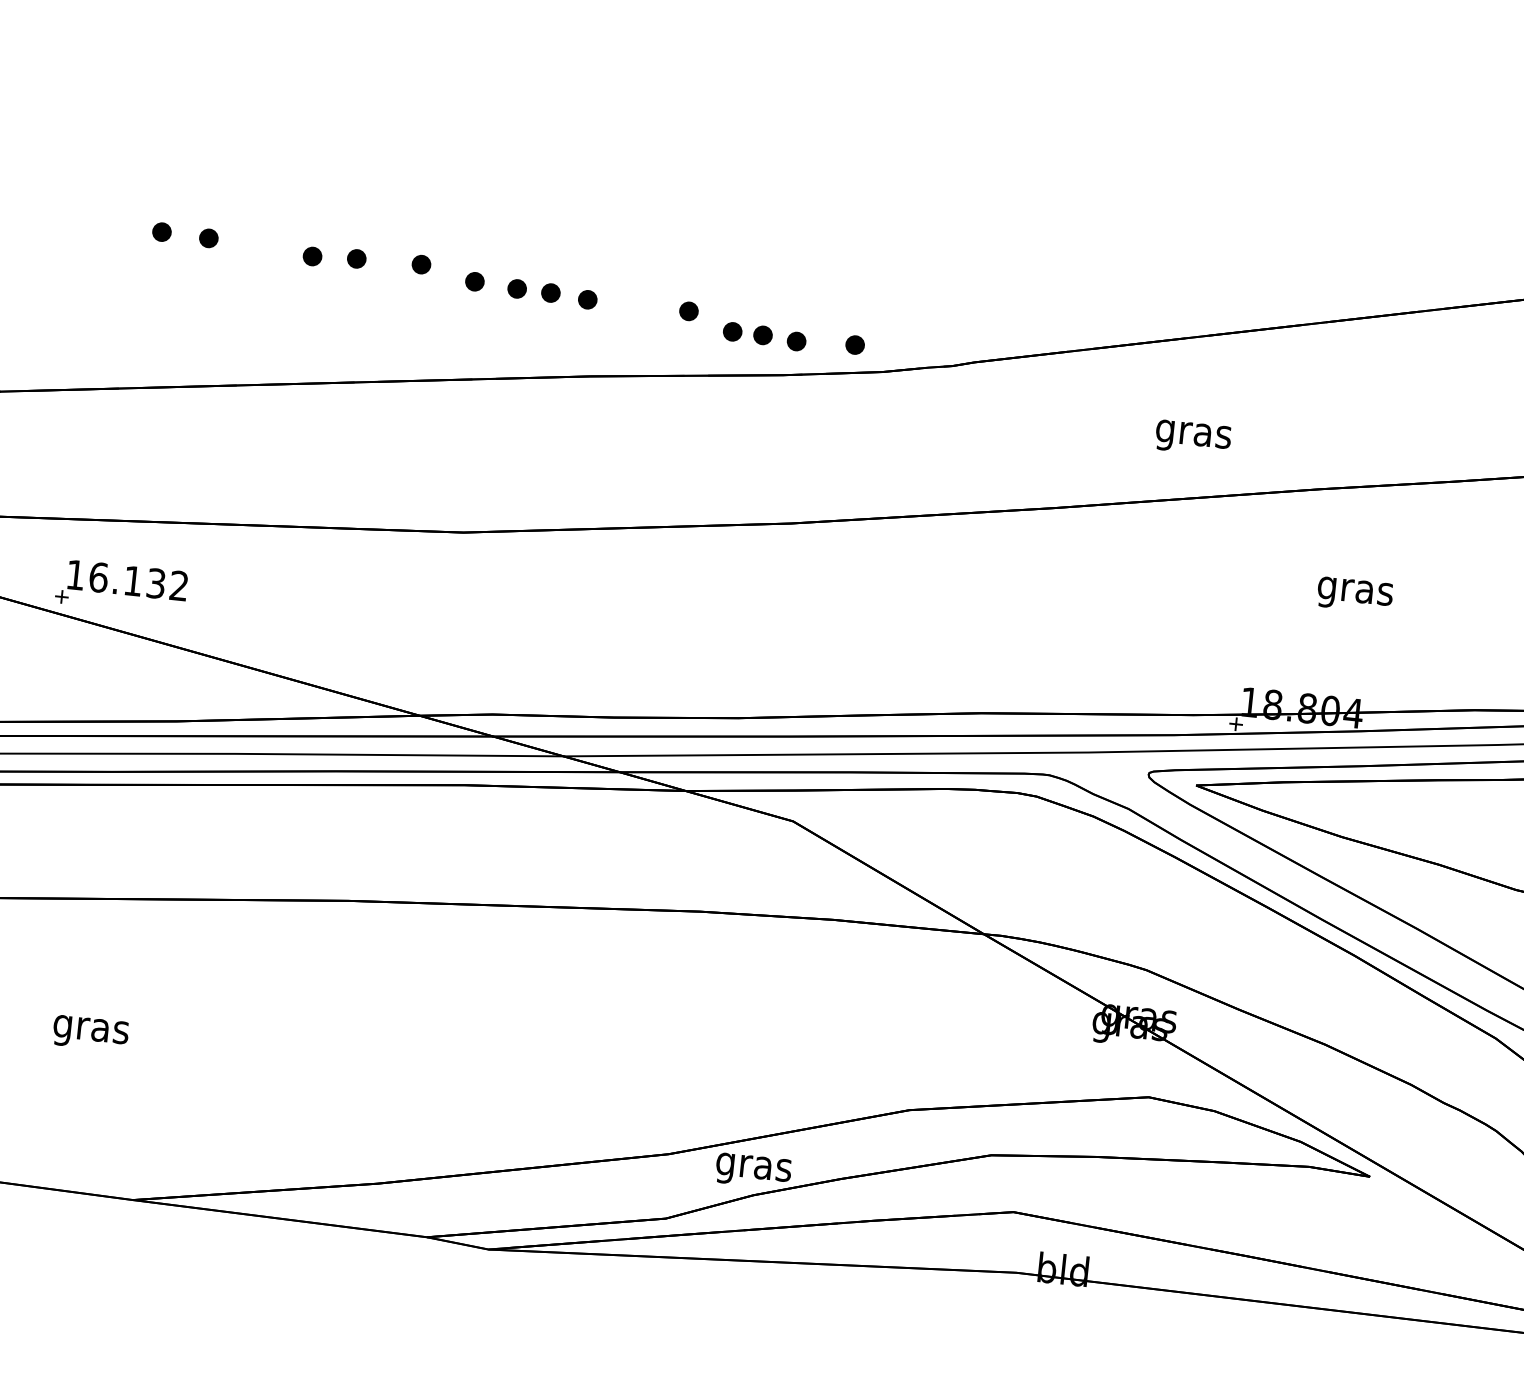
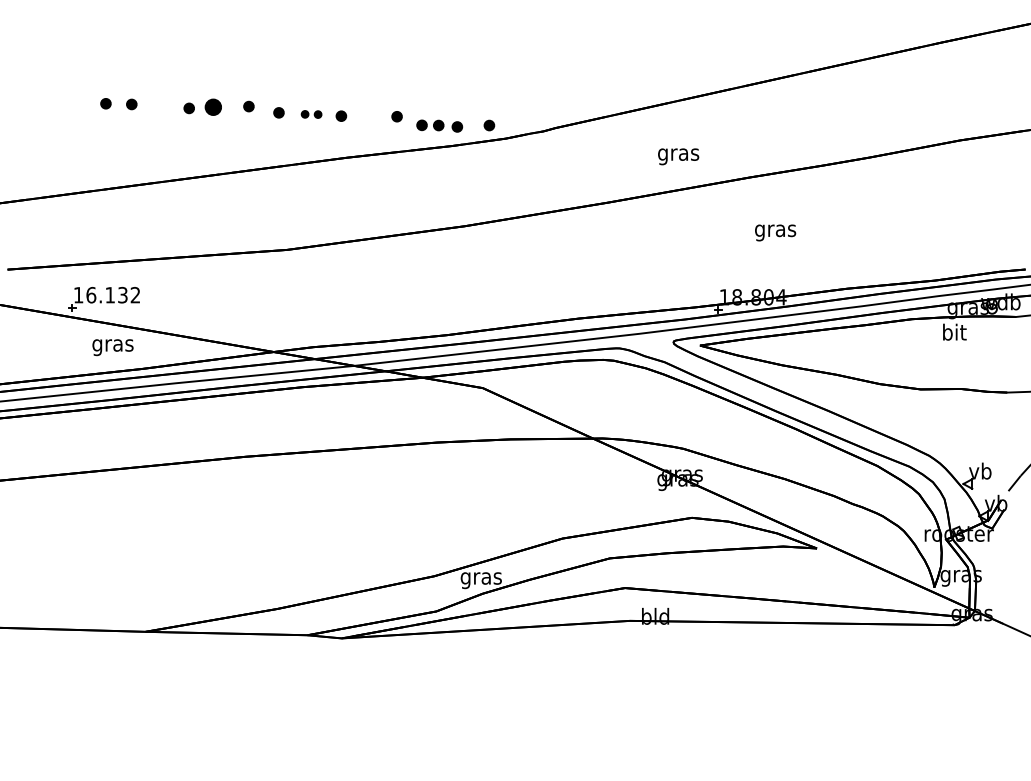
part: (357, 257) -> (213, 106), size x1.6
part: (533, 290) -> (311, 114), size x0.7
text: (89, 1033) -> (112, 347), moved

